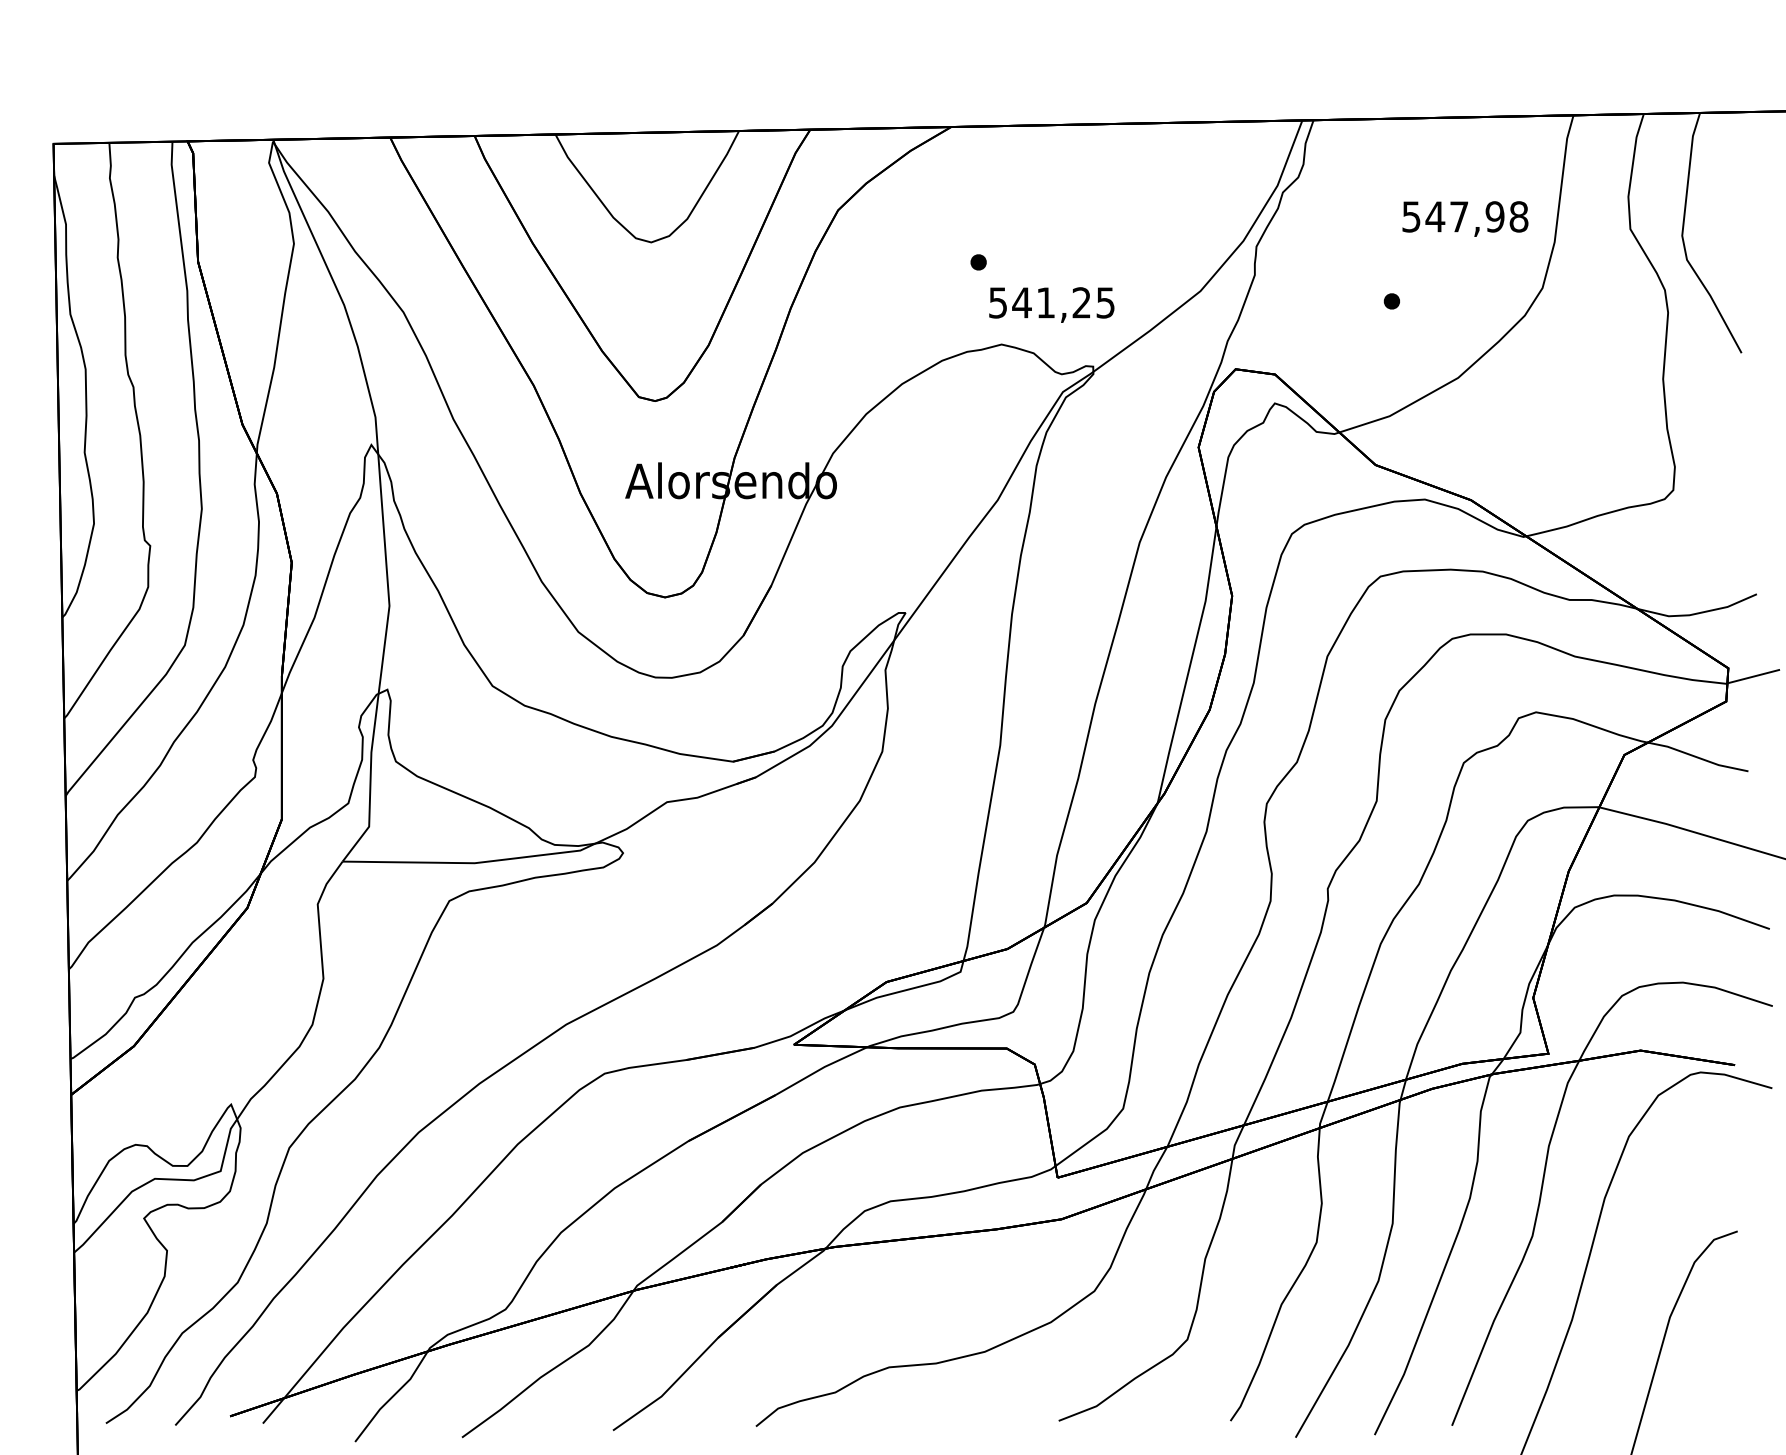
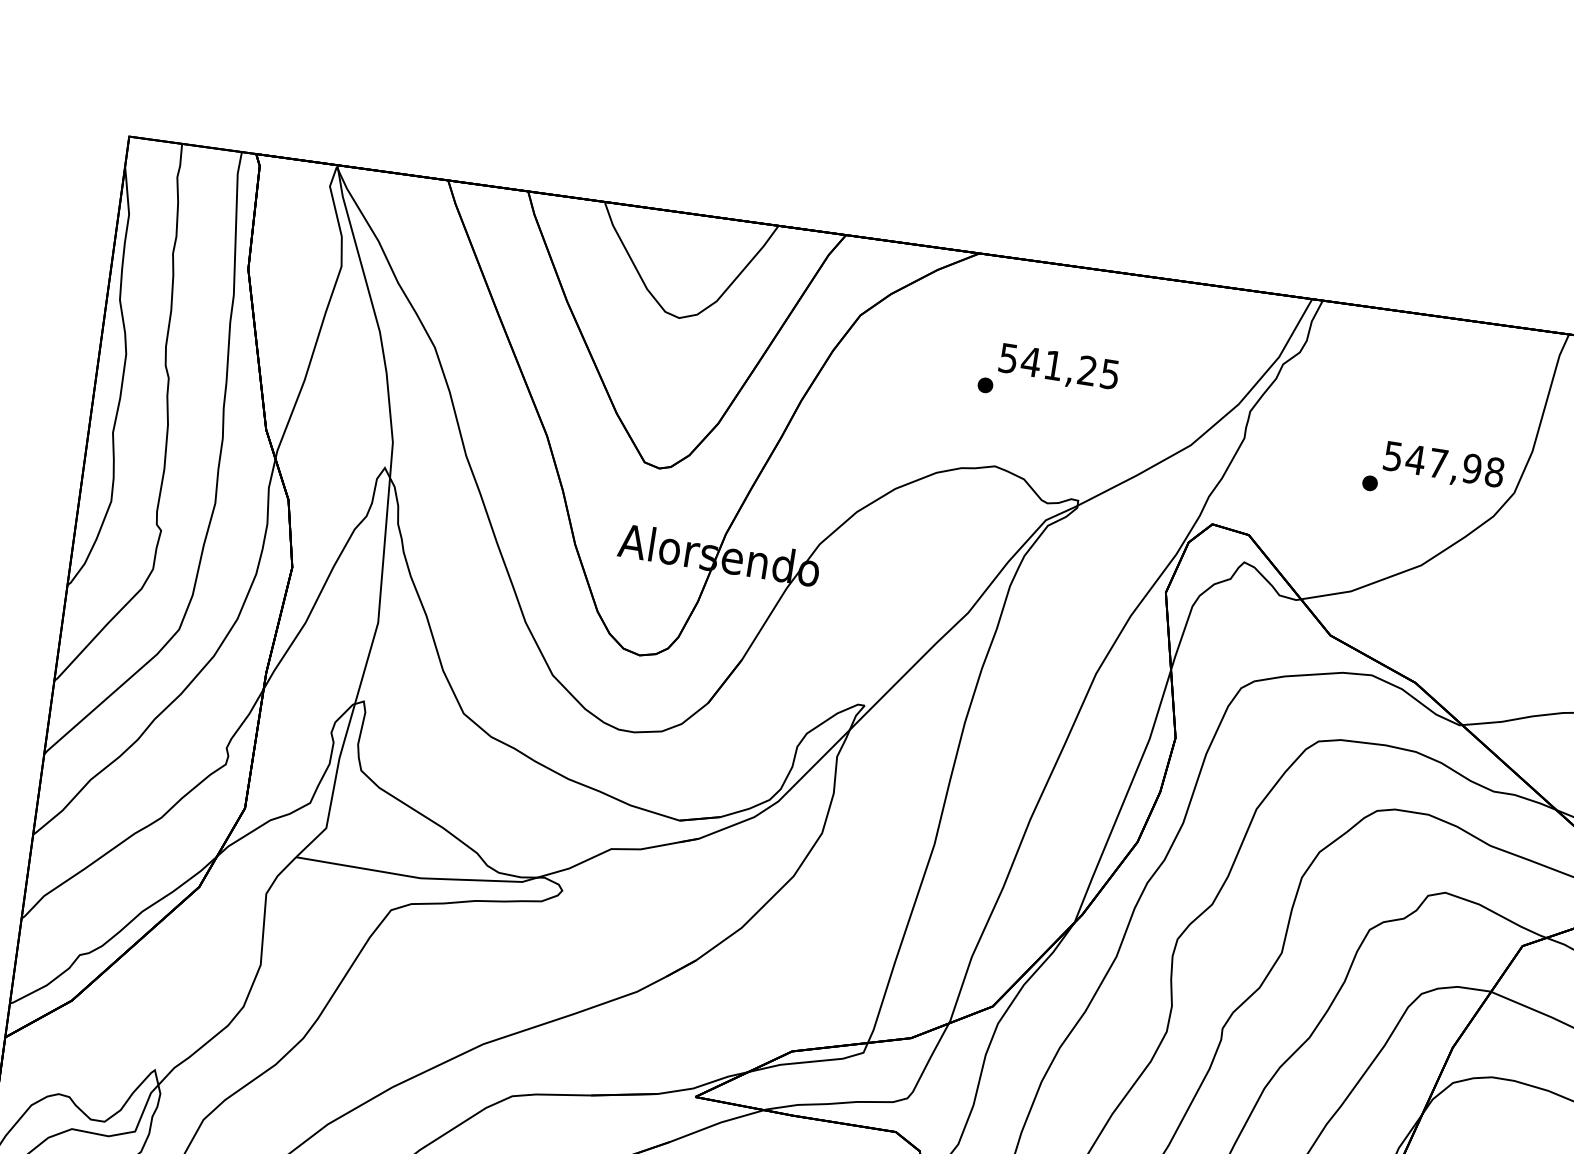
text: (1465, 218) -> (1443, 465), moved
text: (1051, 304) -> (1058, 367), moved

